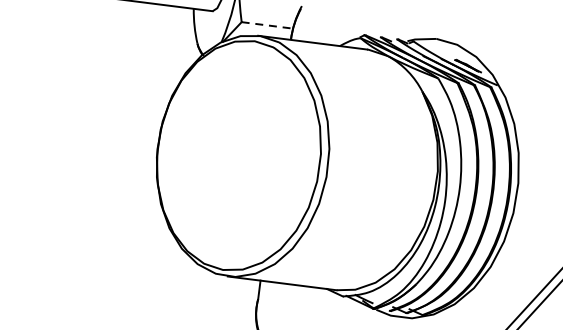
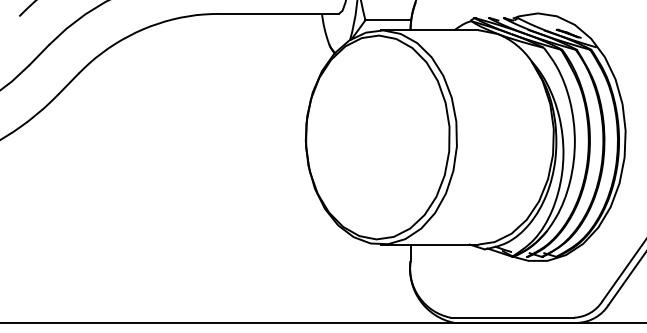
line: (267, 25) -> (388, 20), dashed -> solid

